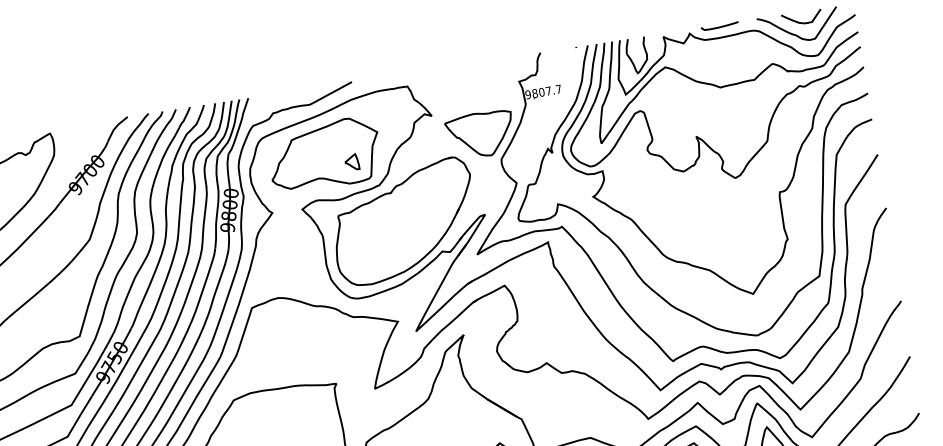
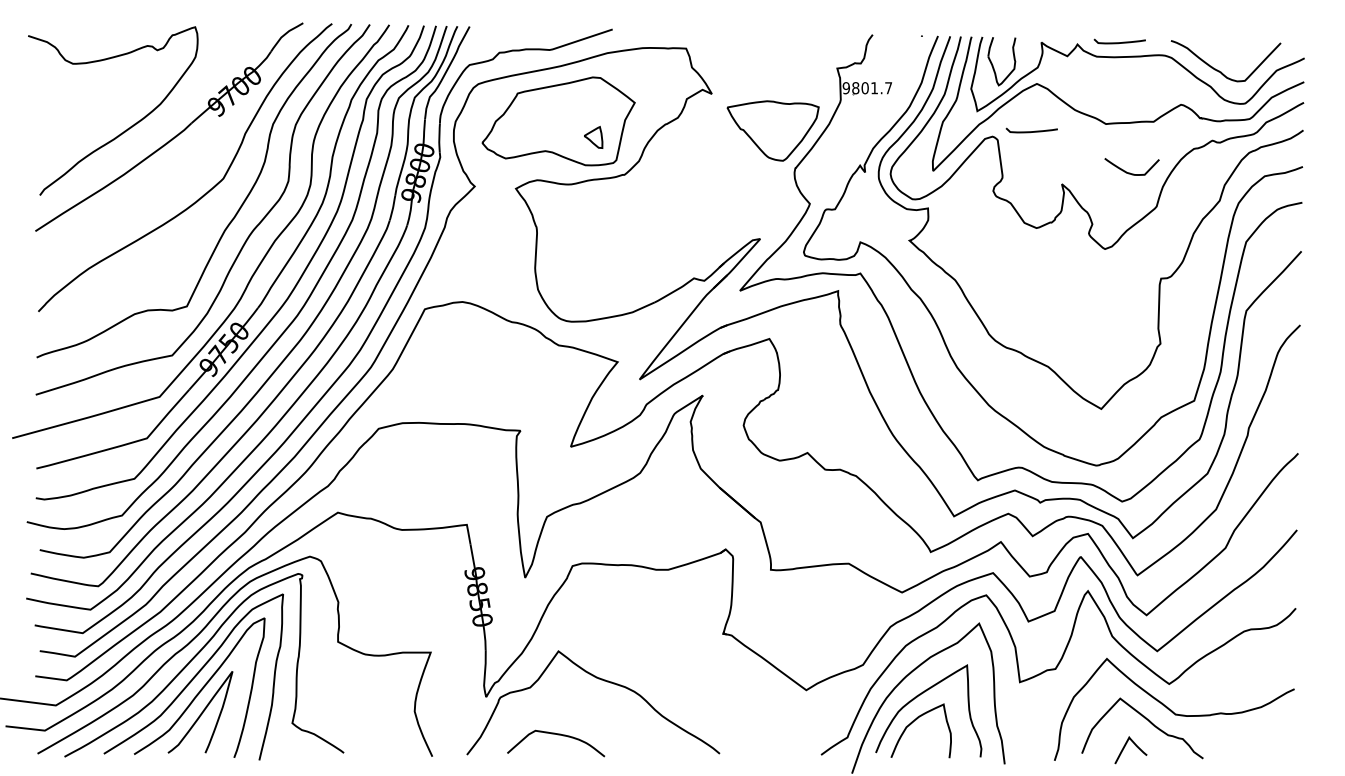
curve: (801, 22) -> (1130, 172), moved
text: (548, 91) -> (874, 88), 9807.7 -> 9801.7
curve: (667, 102) -> (1031, 131), added
part: (404, 221) -> (649, 229), removed

